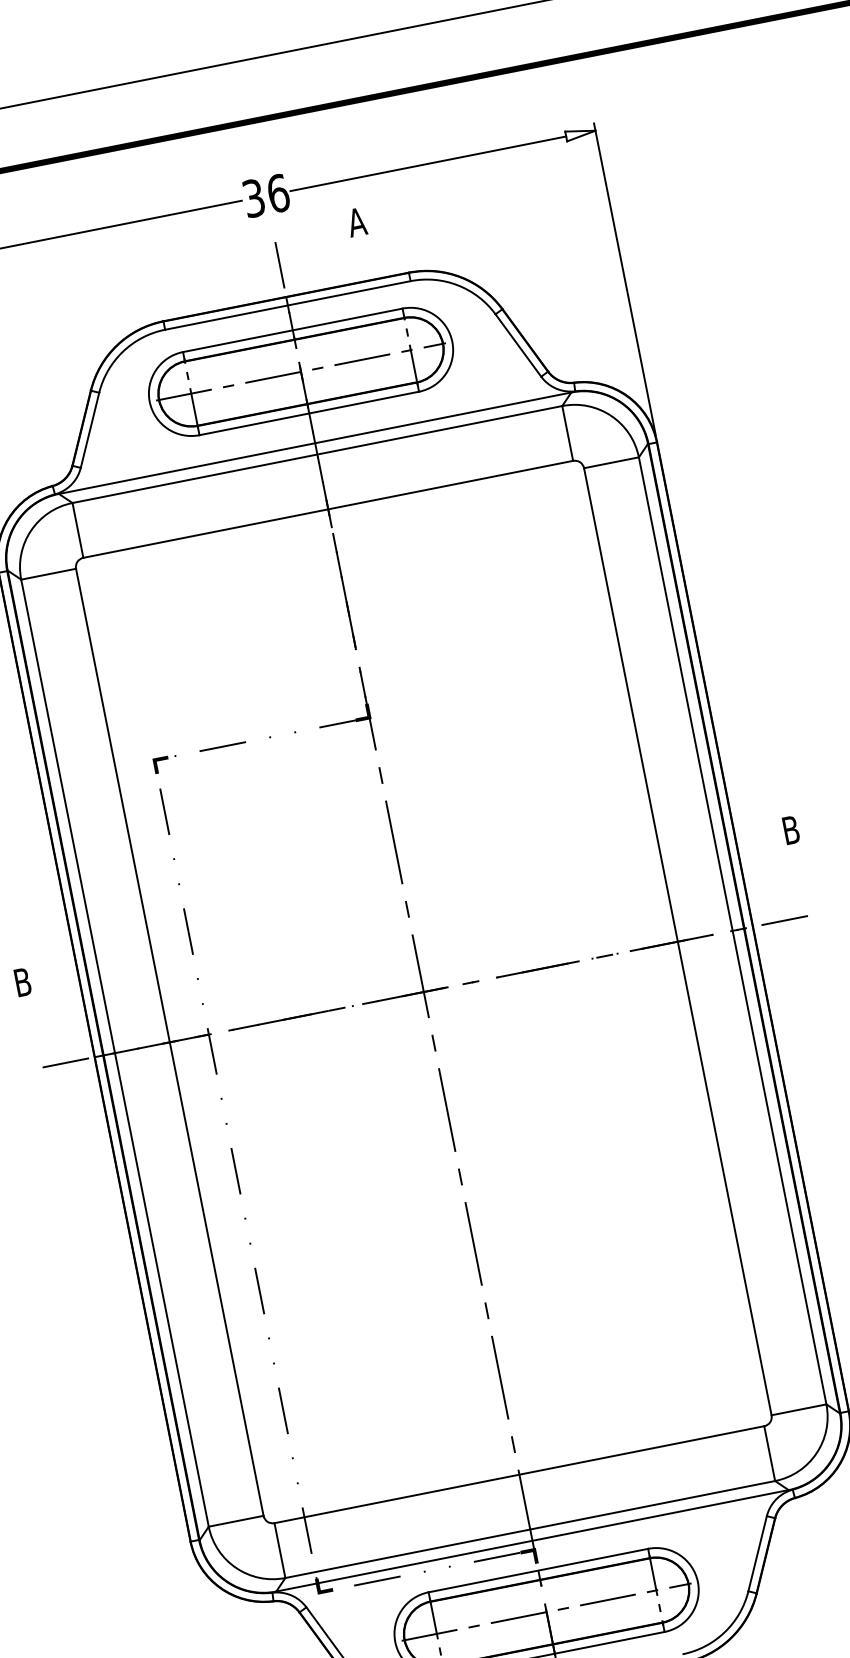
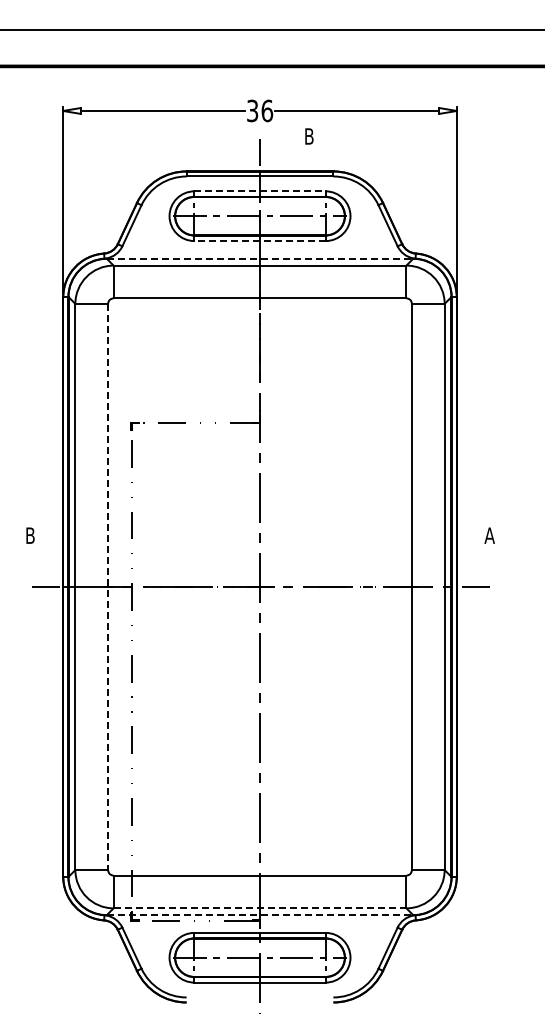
text: (357, 222) -> (309, 136), A -> B
line: (293, 330) -> (260, 191), solid -> dashed
line: (310, 414) -> (260, 241), solid -> dashed
line: (315, 442) -> (260, 258), solid -> dashed
text: (790, 829) -> (489, 535), B -> A
line: (170, 1043) -> (108, 587), solid -> dashed
line: (531, 1529) -> (260, 908), solid -> dashed
line: (533, 1541) -> (260, 915), solid -> dashed

